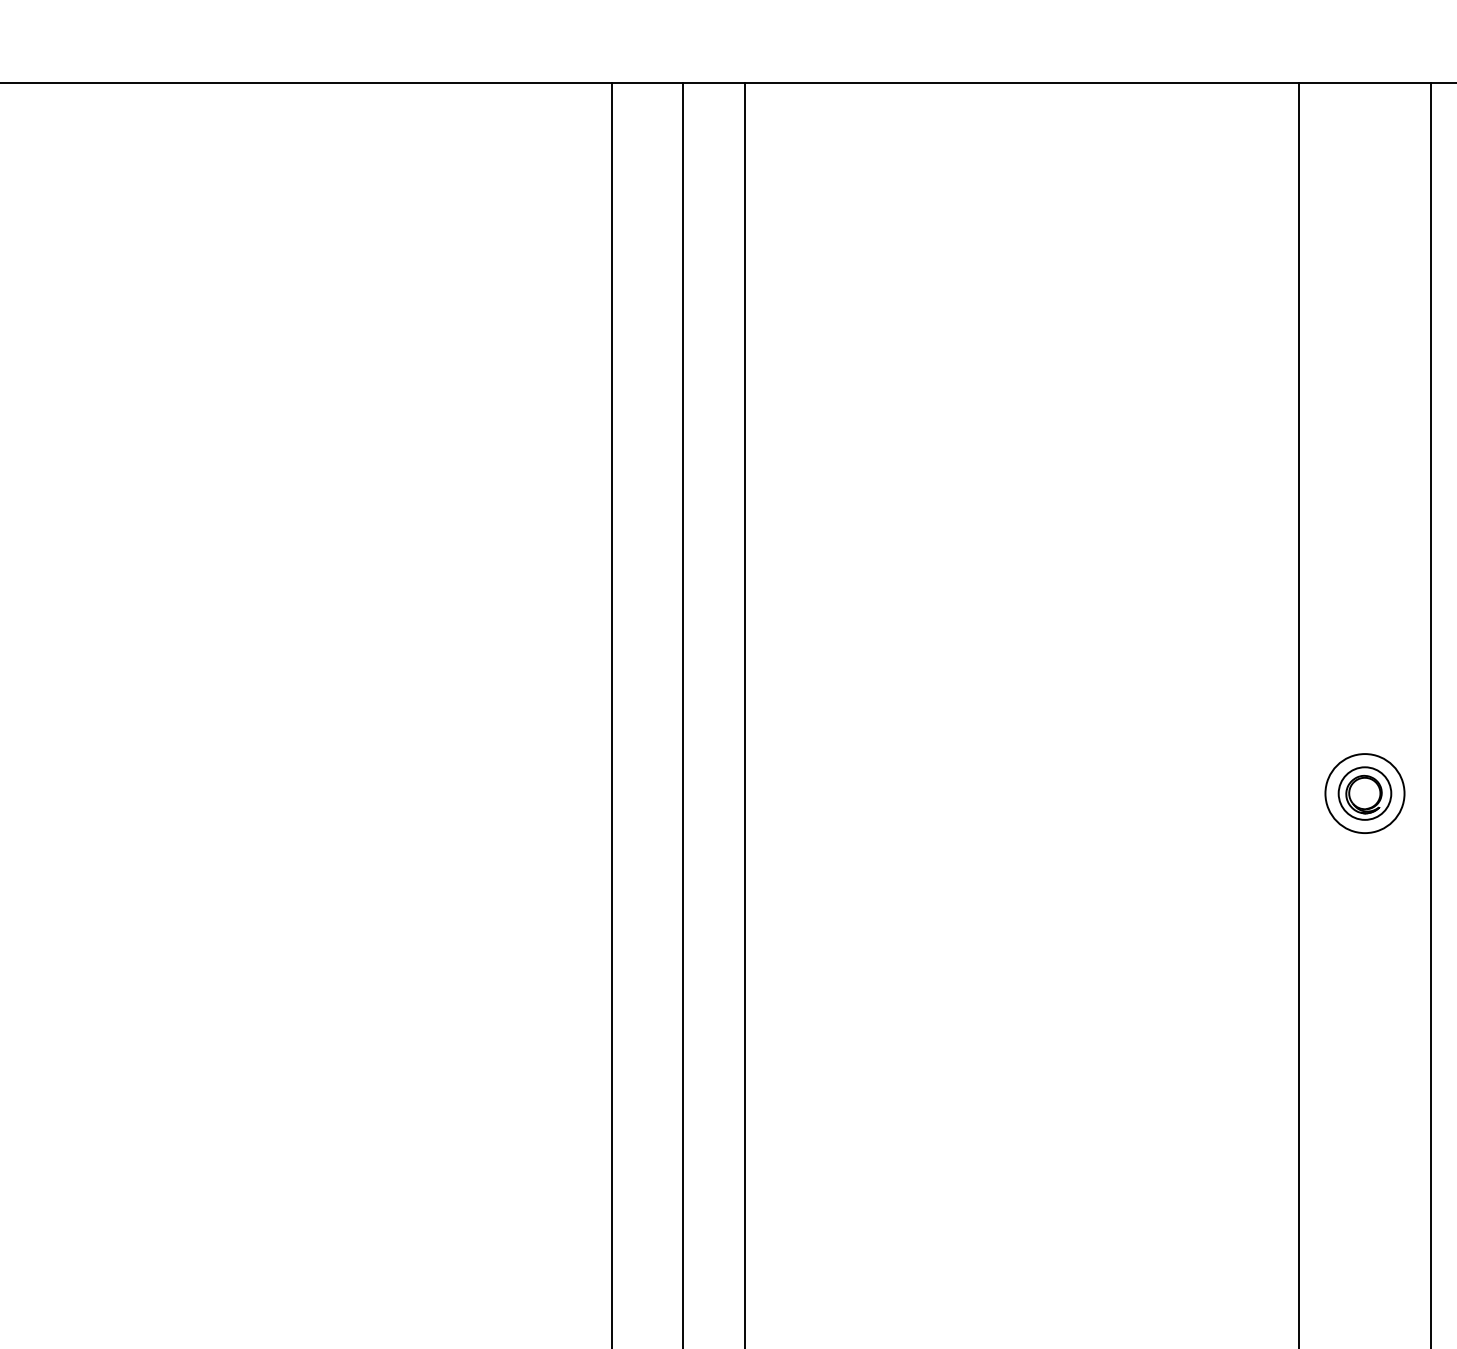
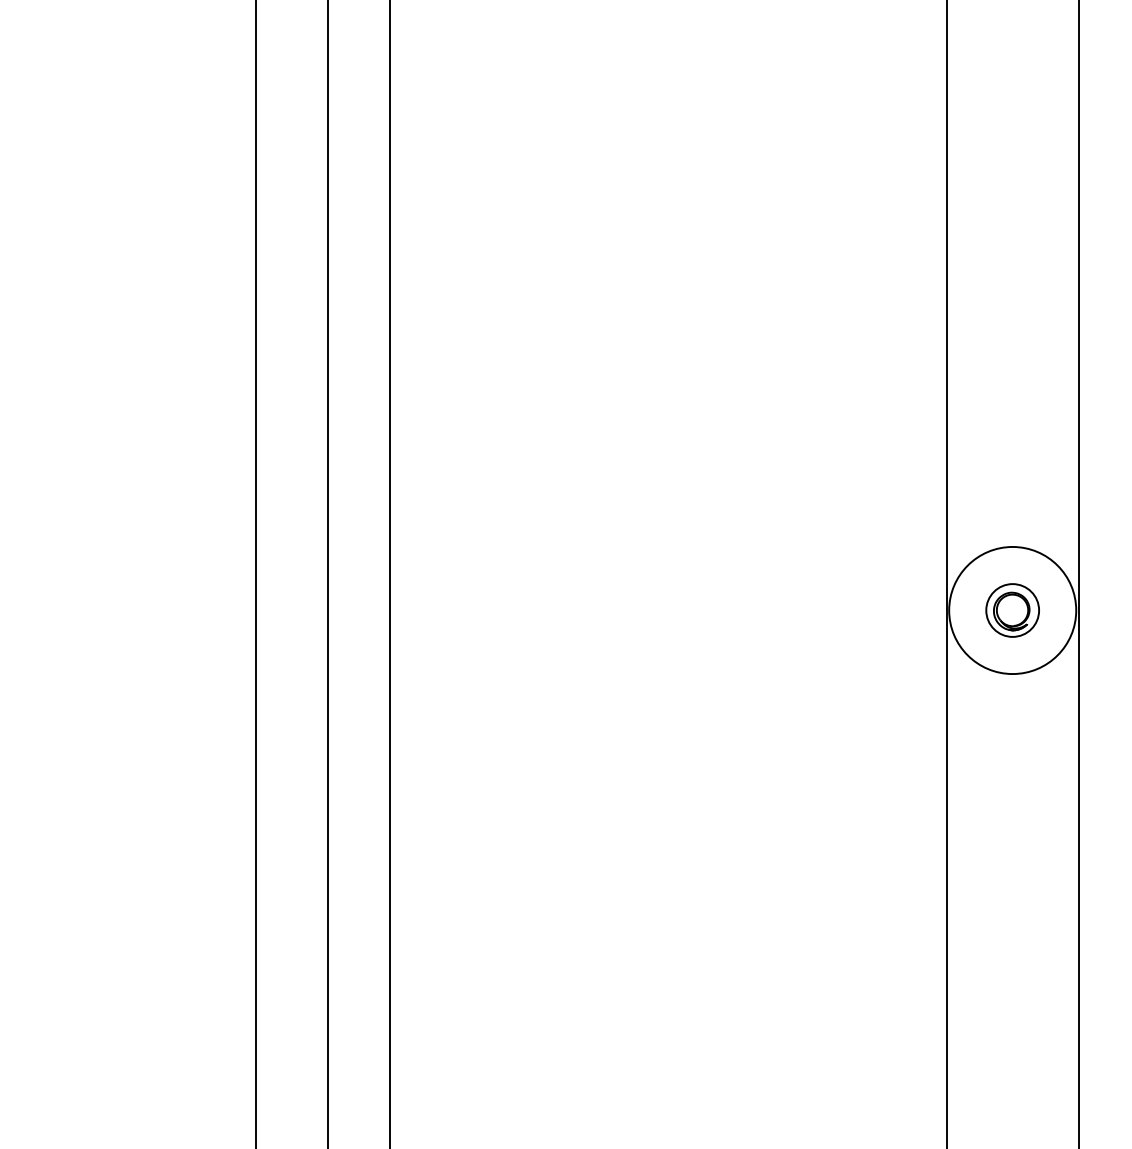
circle: (1364, 793) -> (1012, 610), size x1.6

